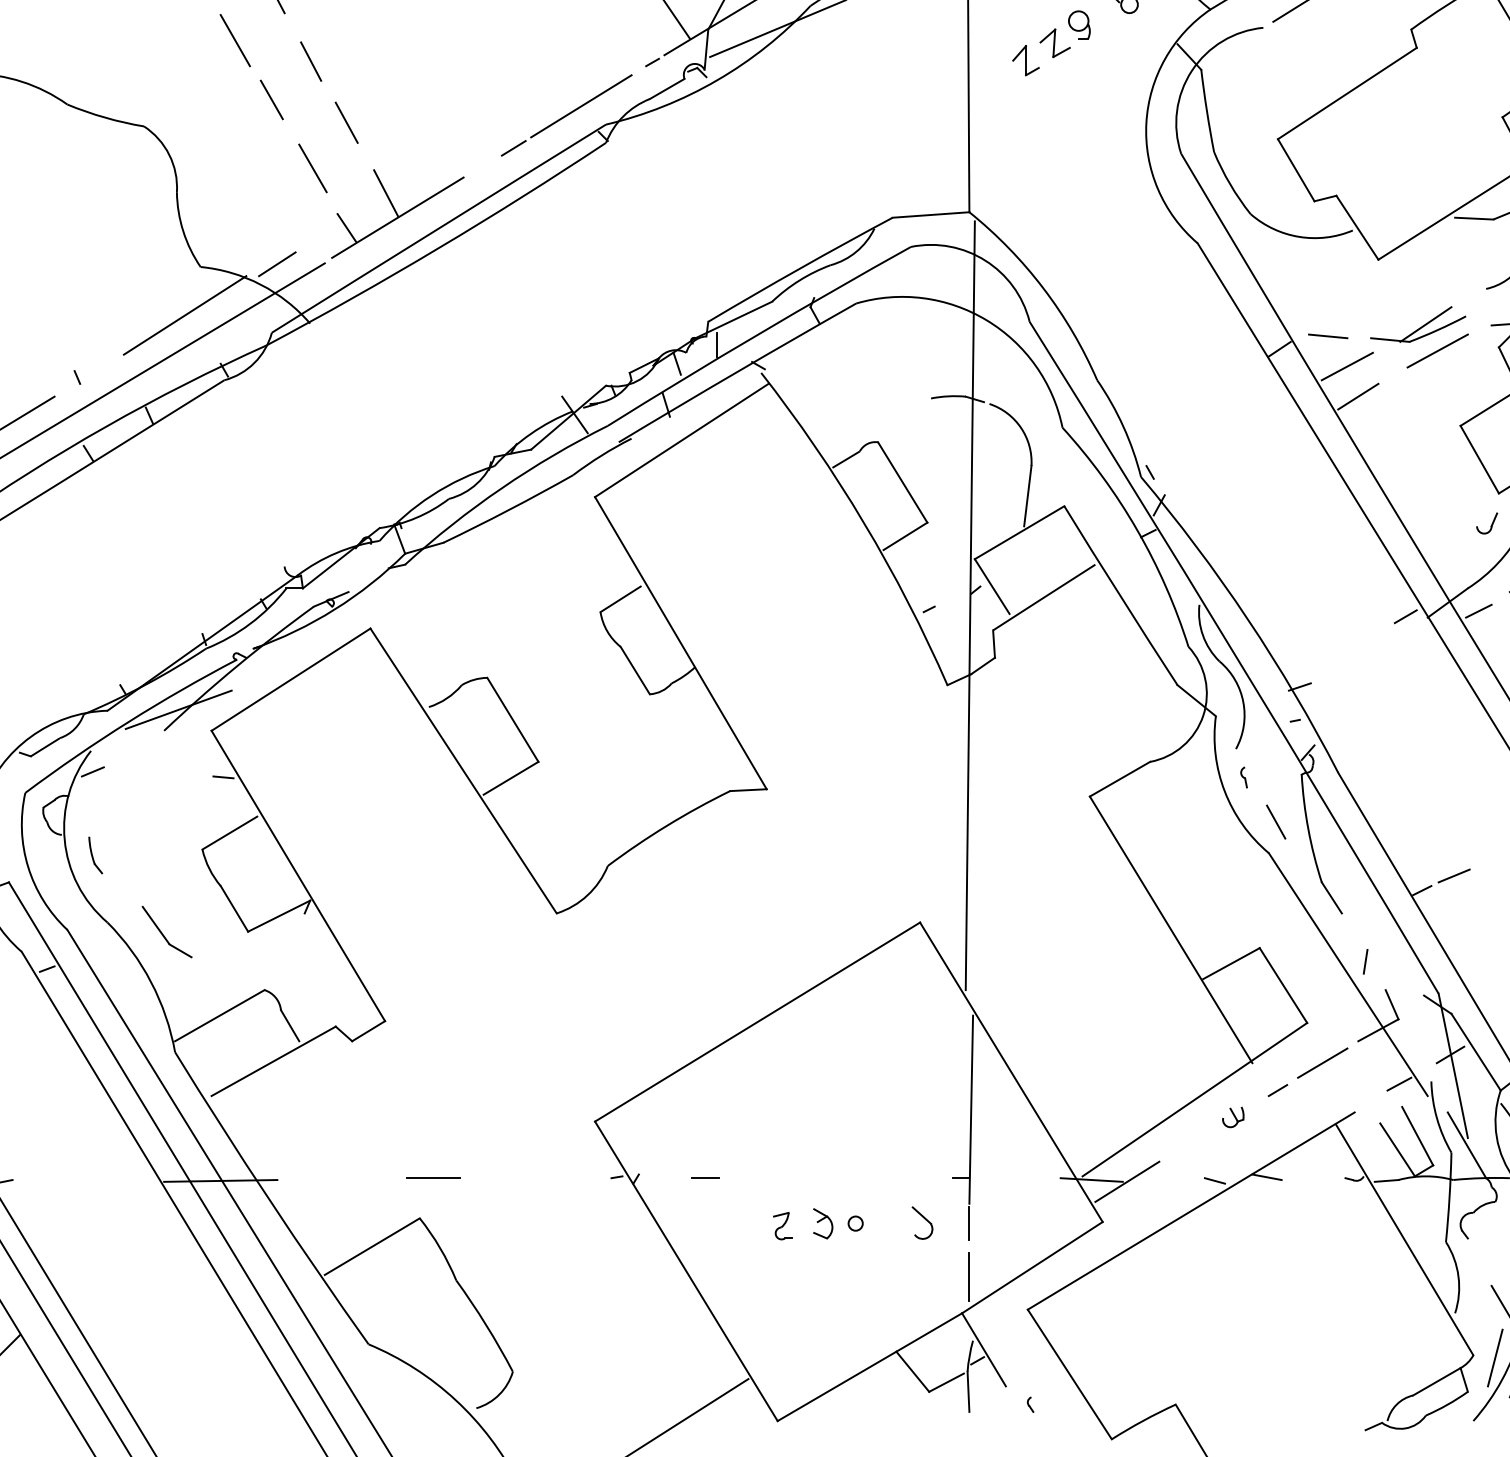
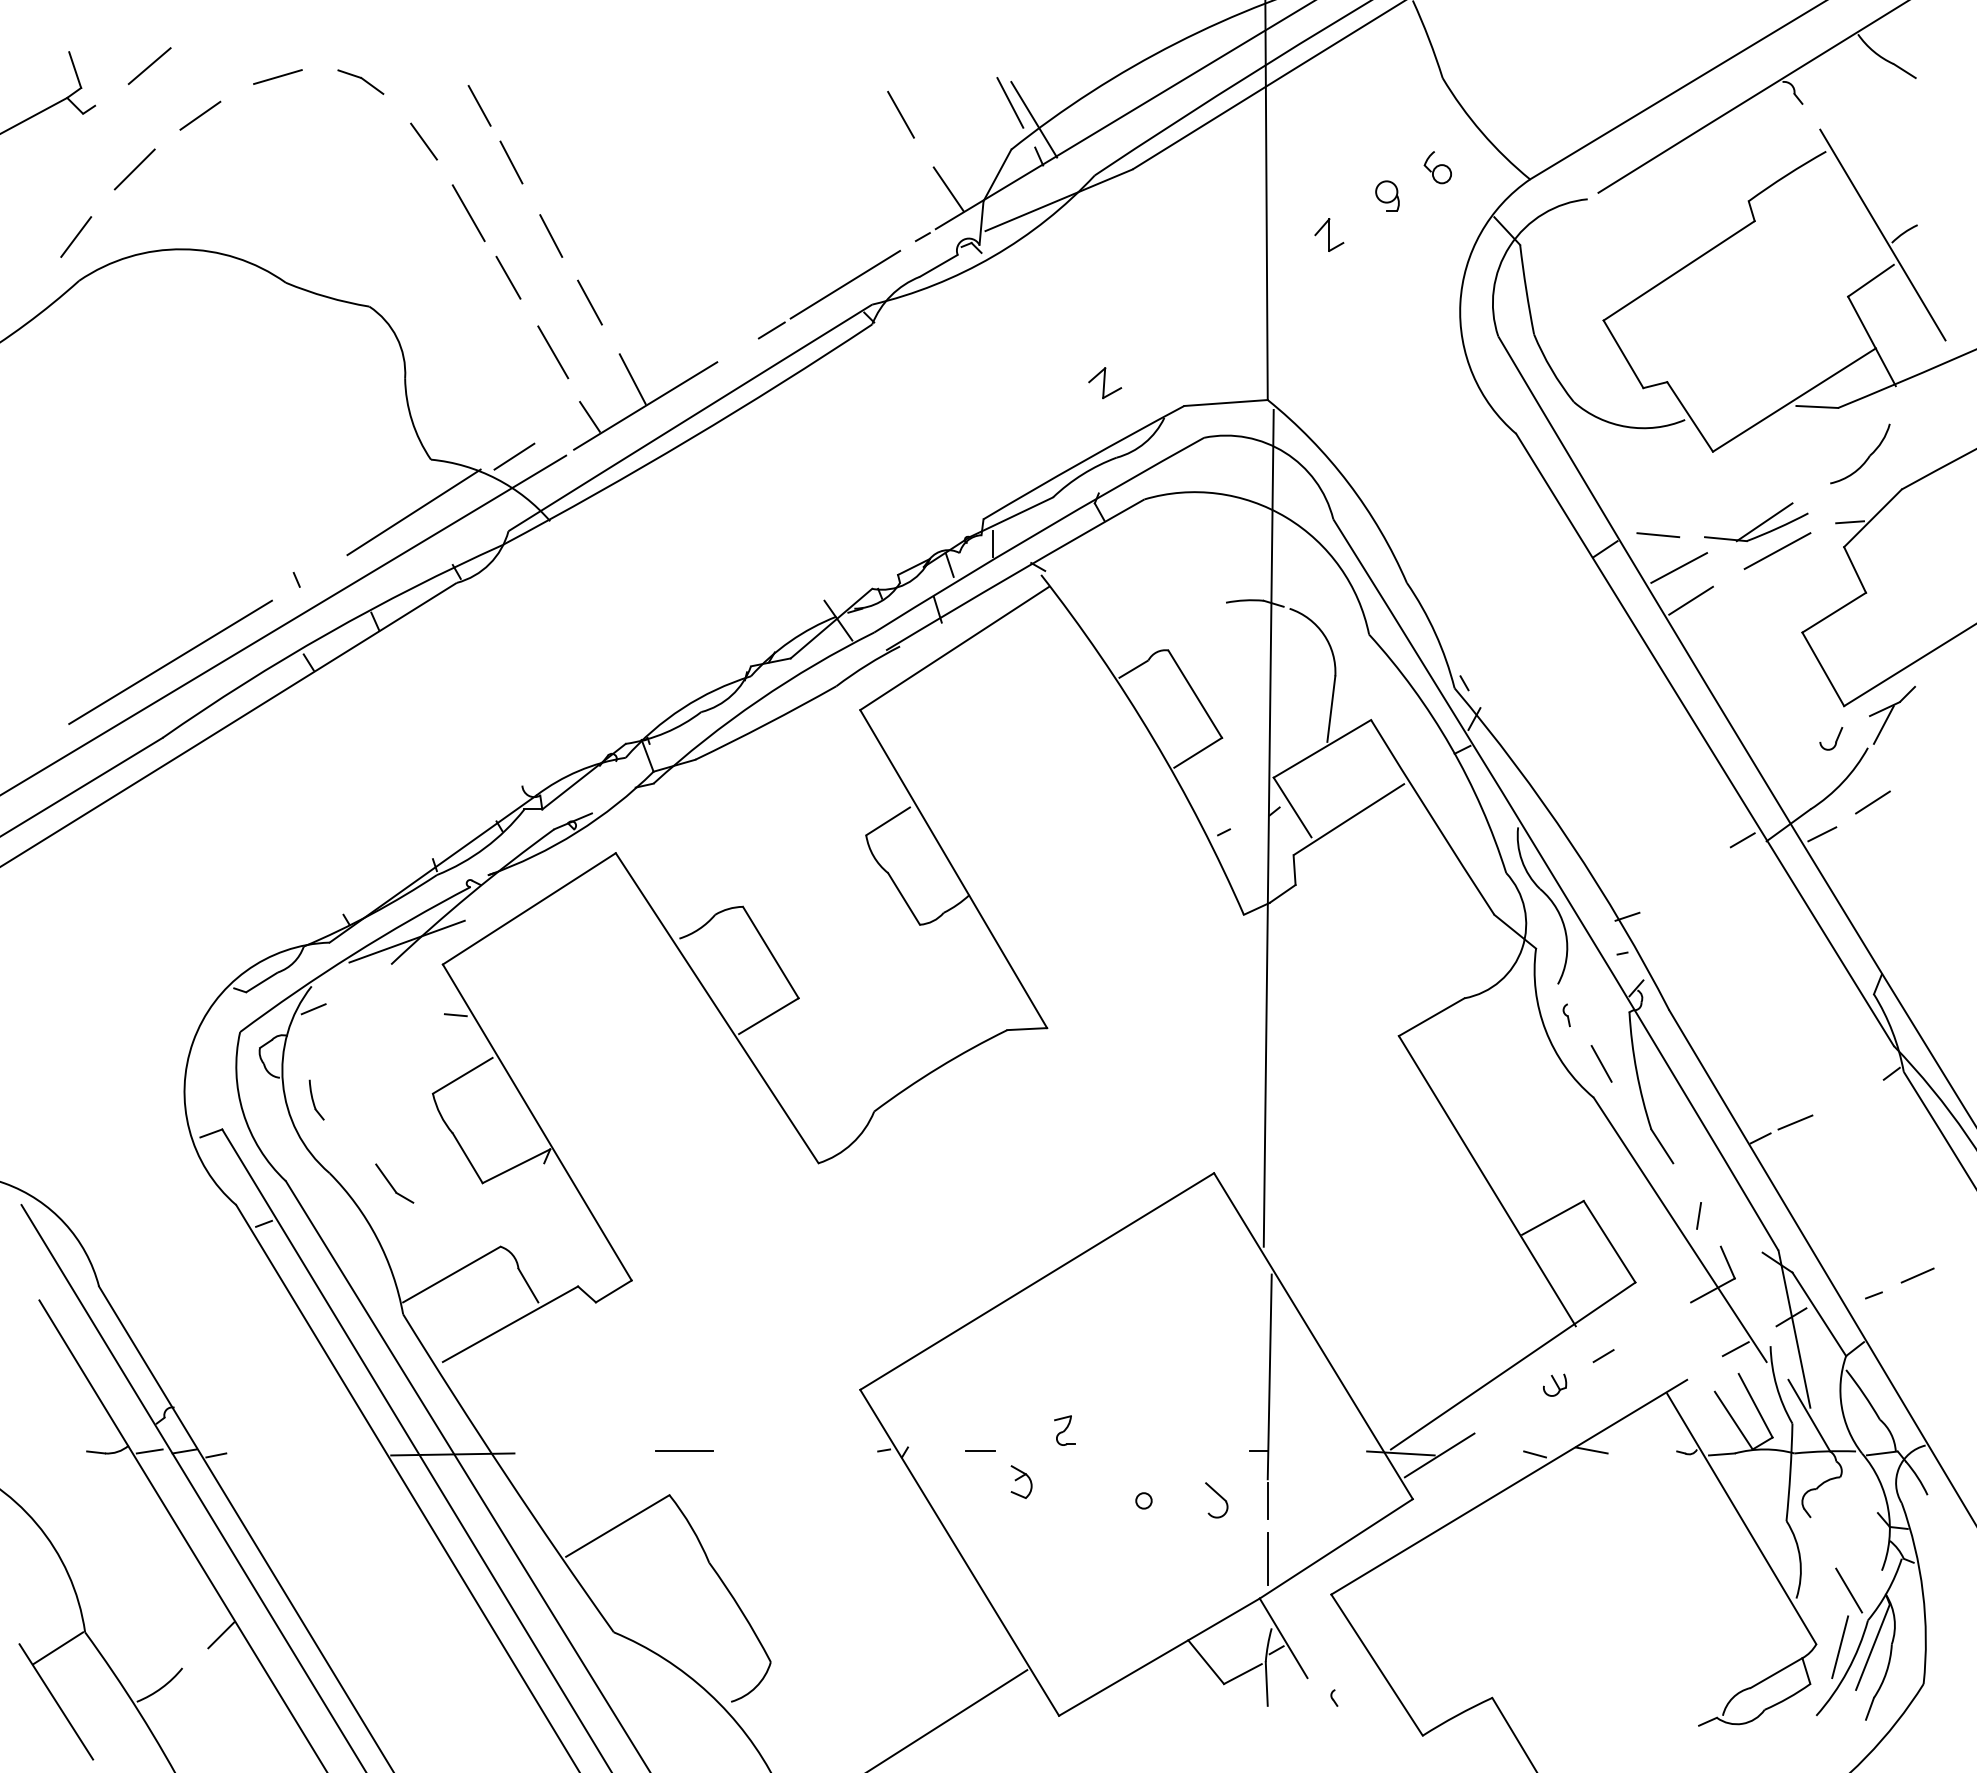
part: (1055, 43) -> (1105, 383), moved
part: (167, 932) -> (394, 1183), size x0.7
line: (1322, 1063) -> (1652, 1326), removed
part: (823, 1223) -> (1021, 1481), moved
part: (782, 1226) -> (1064, 1430), moved

